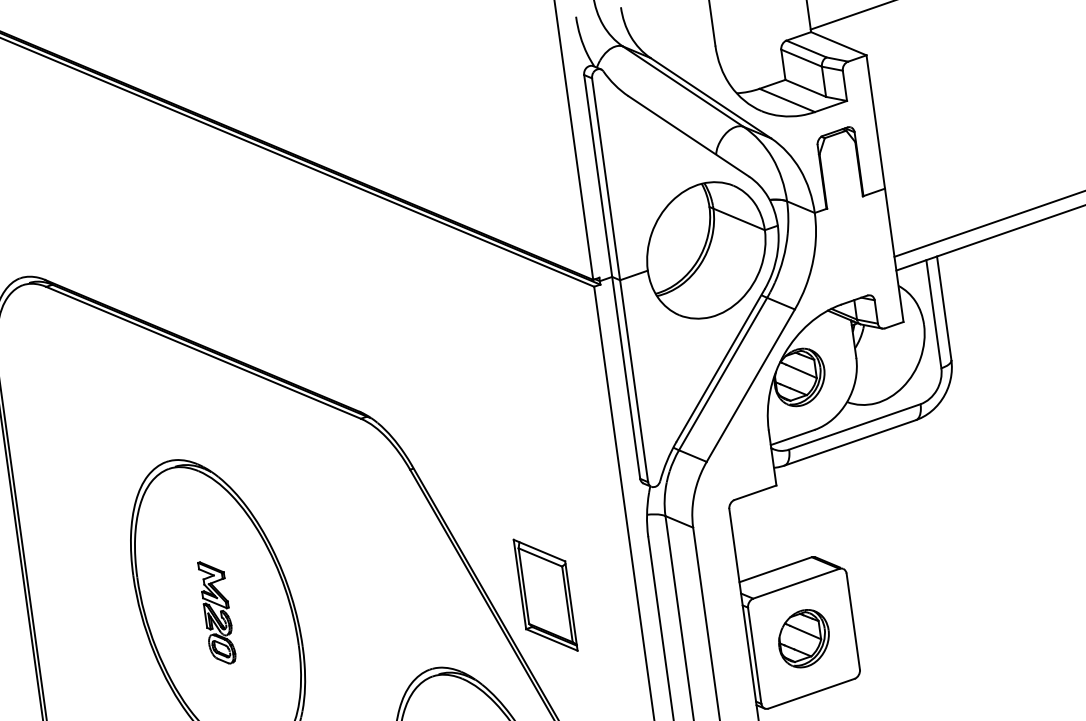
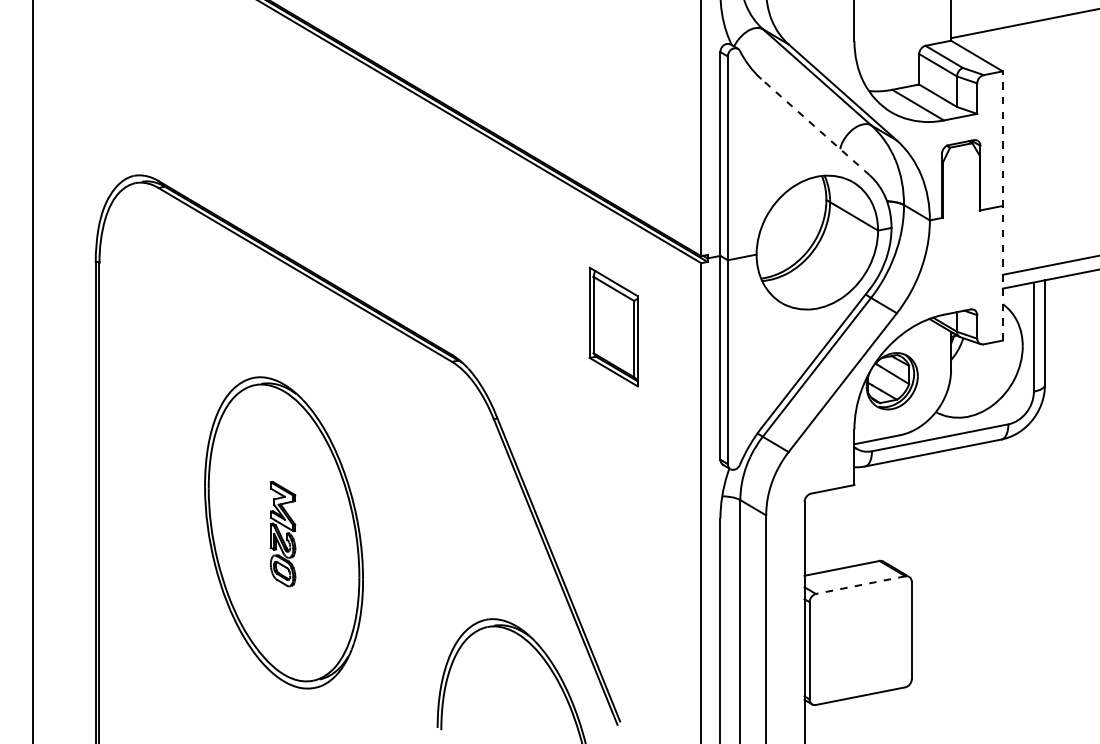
line: (688, 135) -> (815, 126), solid -> dashed
line: (884, 188) -> (1002, 205), solid -> dashed
line: (796, 584) -> (860, 585), solid -> dashed
part: (545, 594) -> (613, 326), moved
part: (803, 638) -> (860, 640), removed

